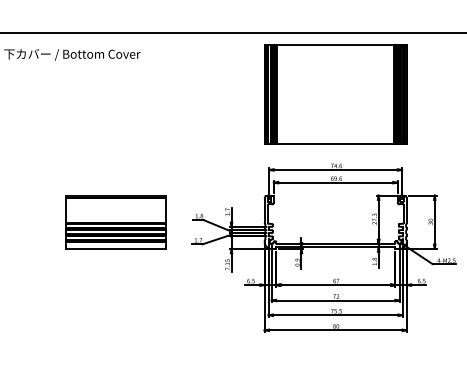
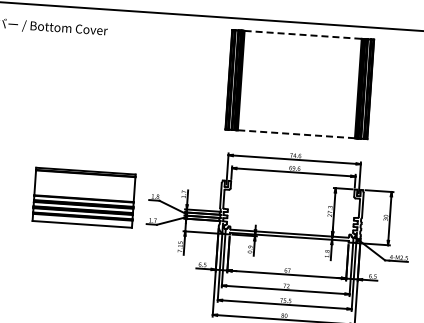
line: (335, 44) -> (302, 34), solid -> dashed
line: (335, 144) -> (296, 134), solid -> dashed
part: (115, 222) -> (83, 197), moved

